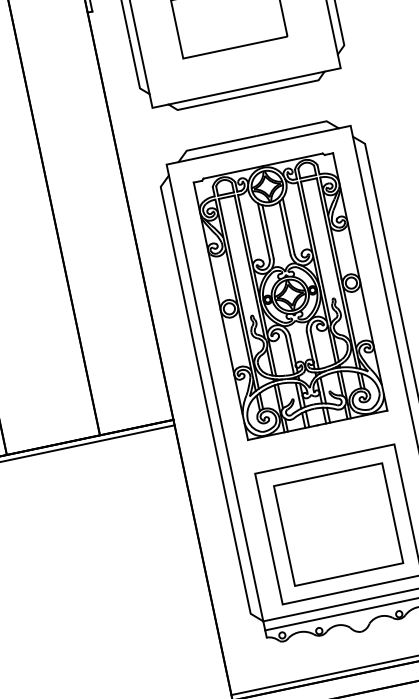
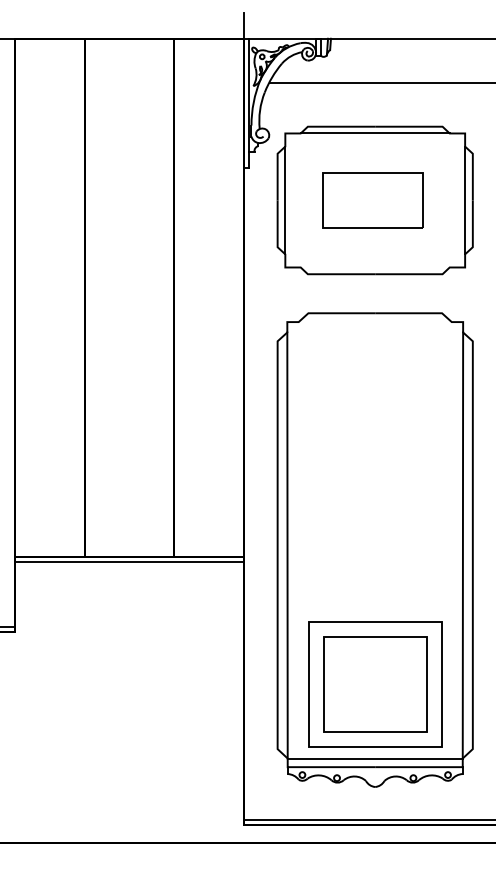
line: (245, 88) -> (374, 267), removed
line: (257, 145) -> (374, 322), removed
part: (289, 295) -> (374, 465), removed

